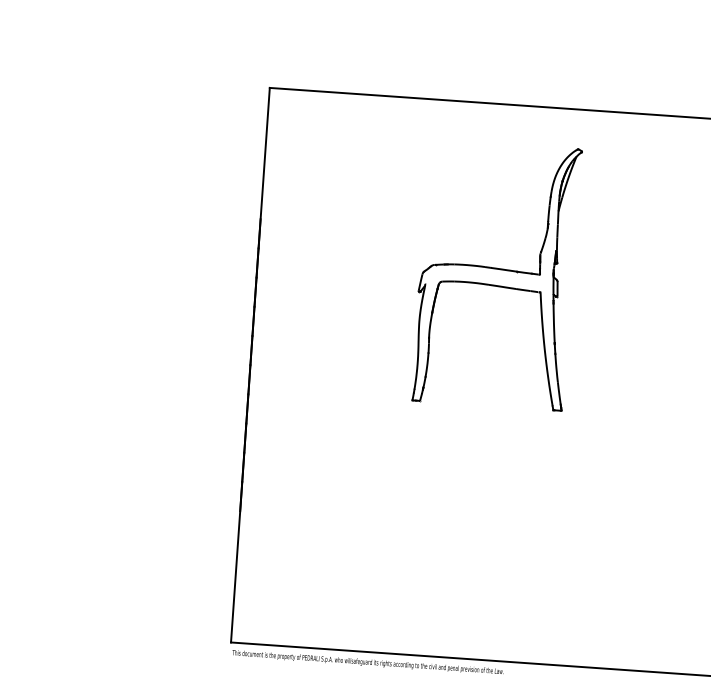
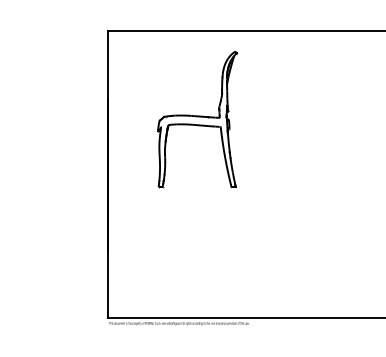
part: (496, 274) -> (197, 119), moved

